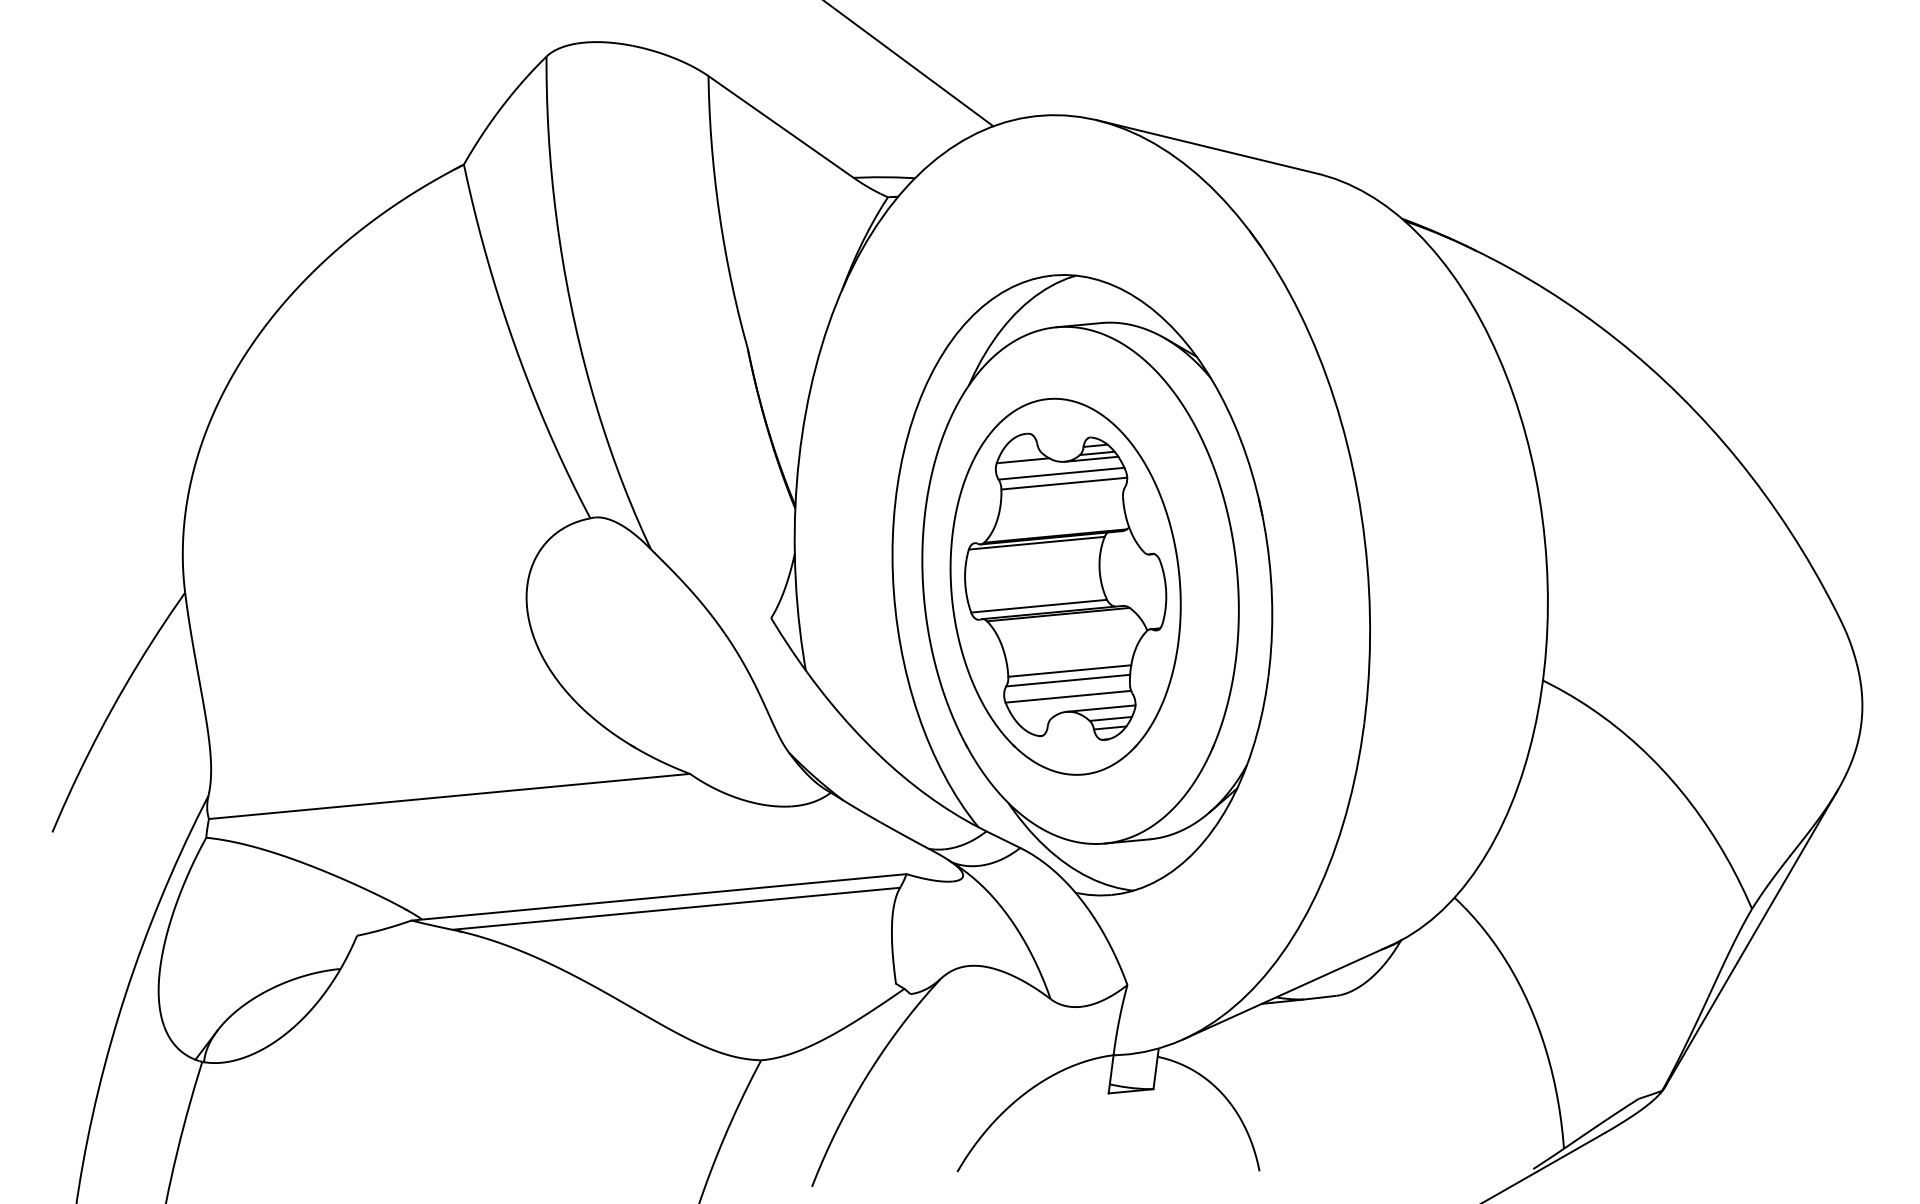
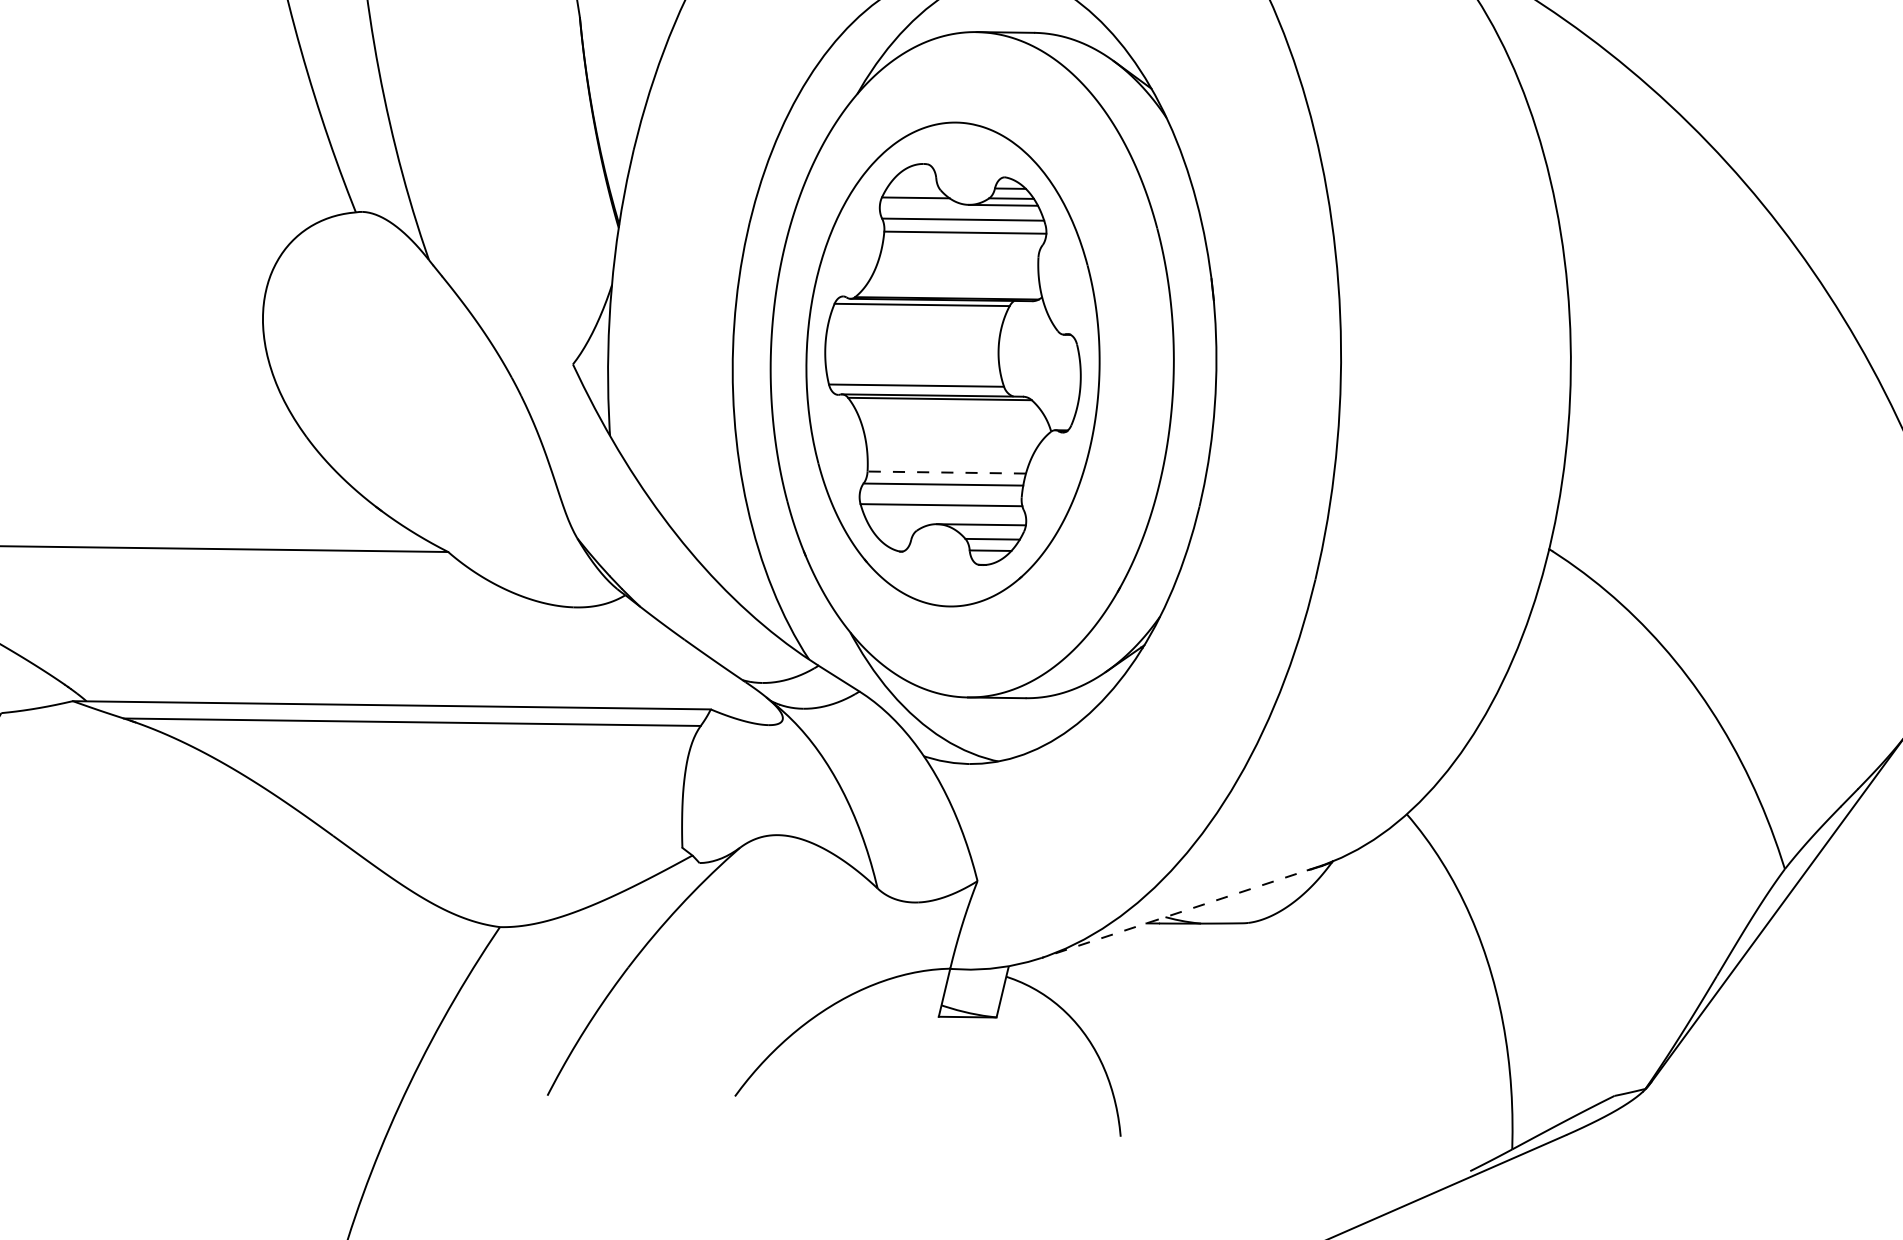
line: (1069, 671) -> (946, 473), solid -> dashed
line: (1286, 992) -> (1179, 912), solid -> dashed

